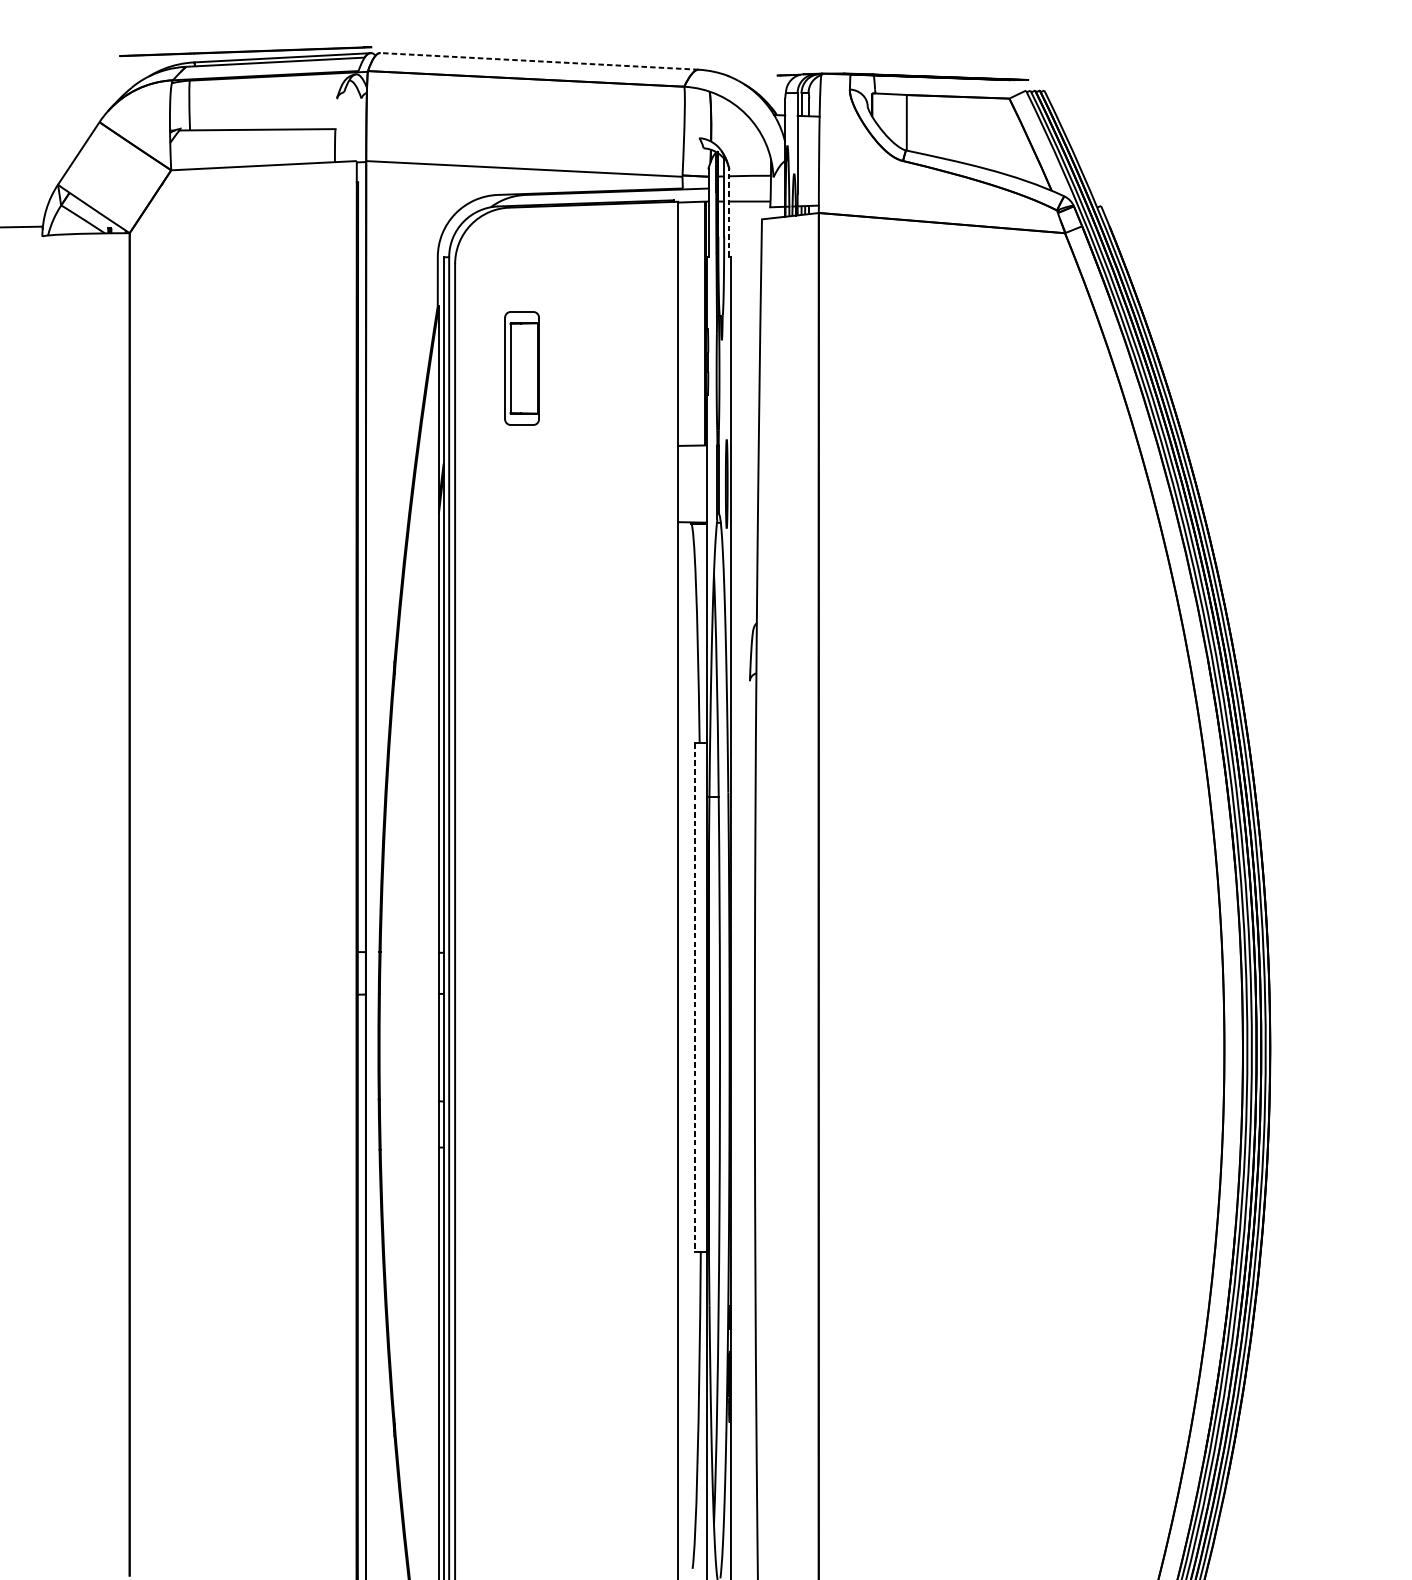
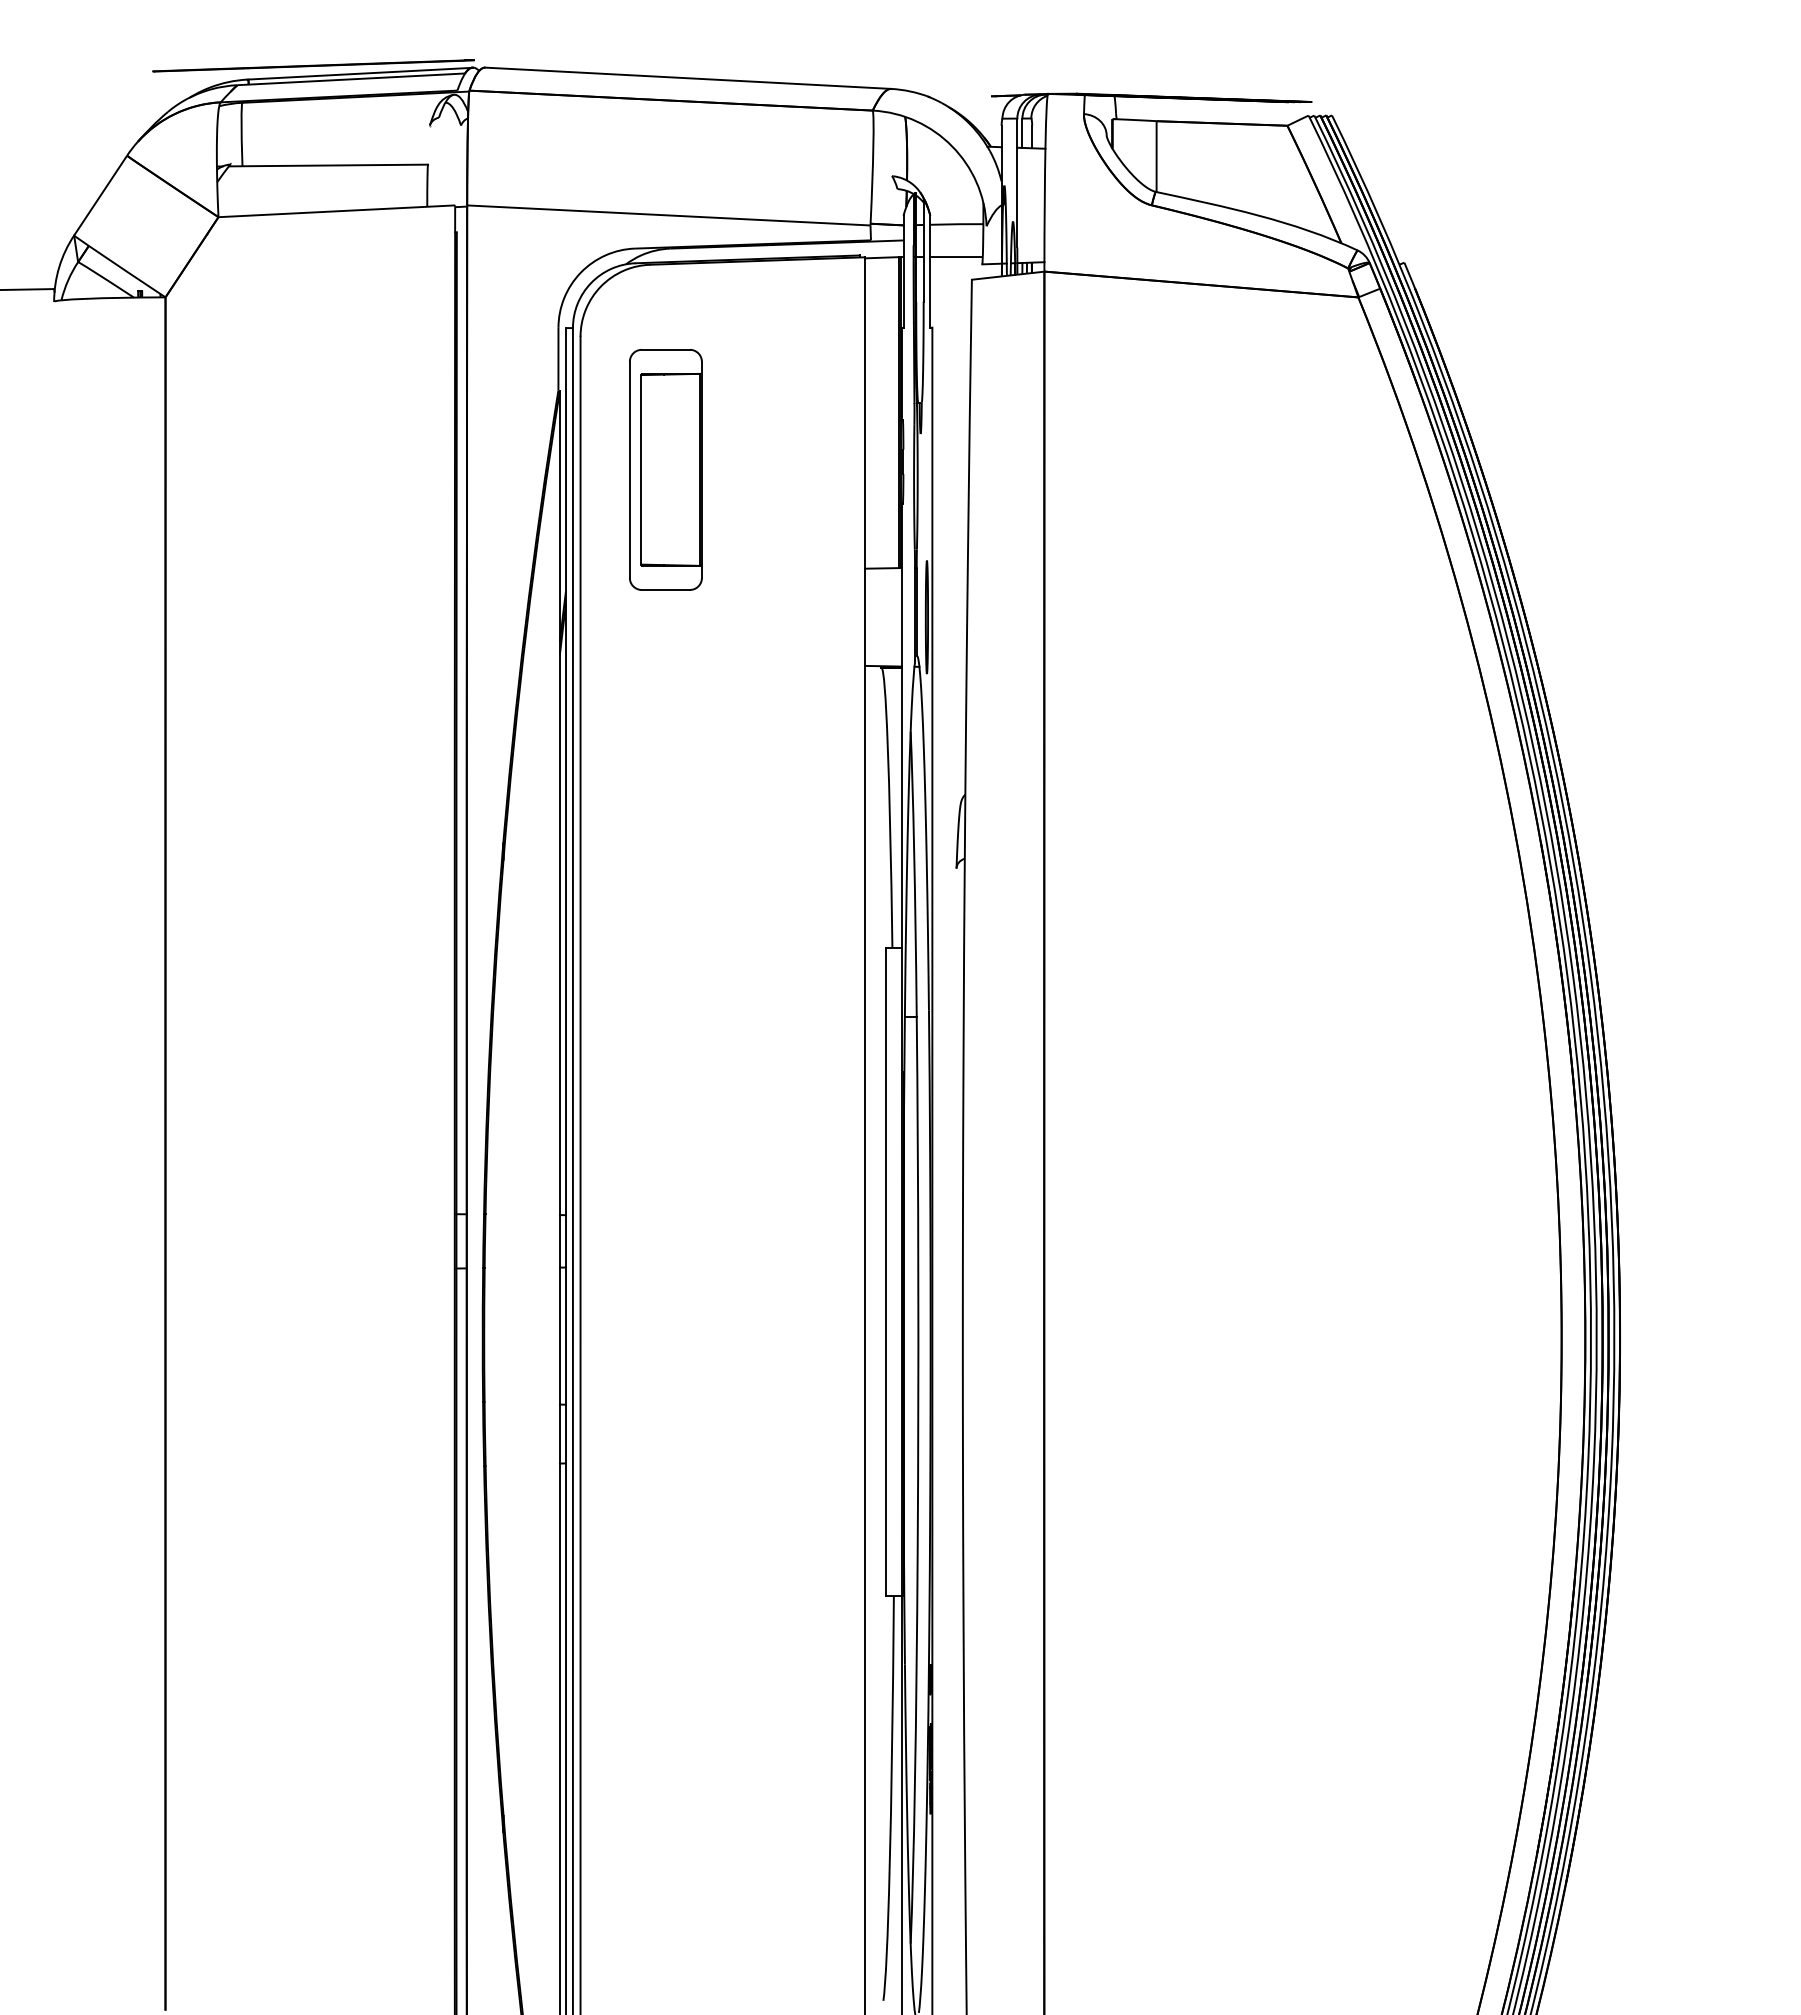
line: (538, 61) -> (687, 78), dashed -> solid
line: (729, 212) -> (930, 270), dashed -> solid
part: (521, 368) -> (665, 469), size x1.67
line: (694, 997) -> (885, 1272), dashed -> solid

